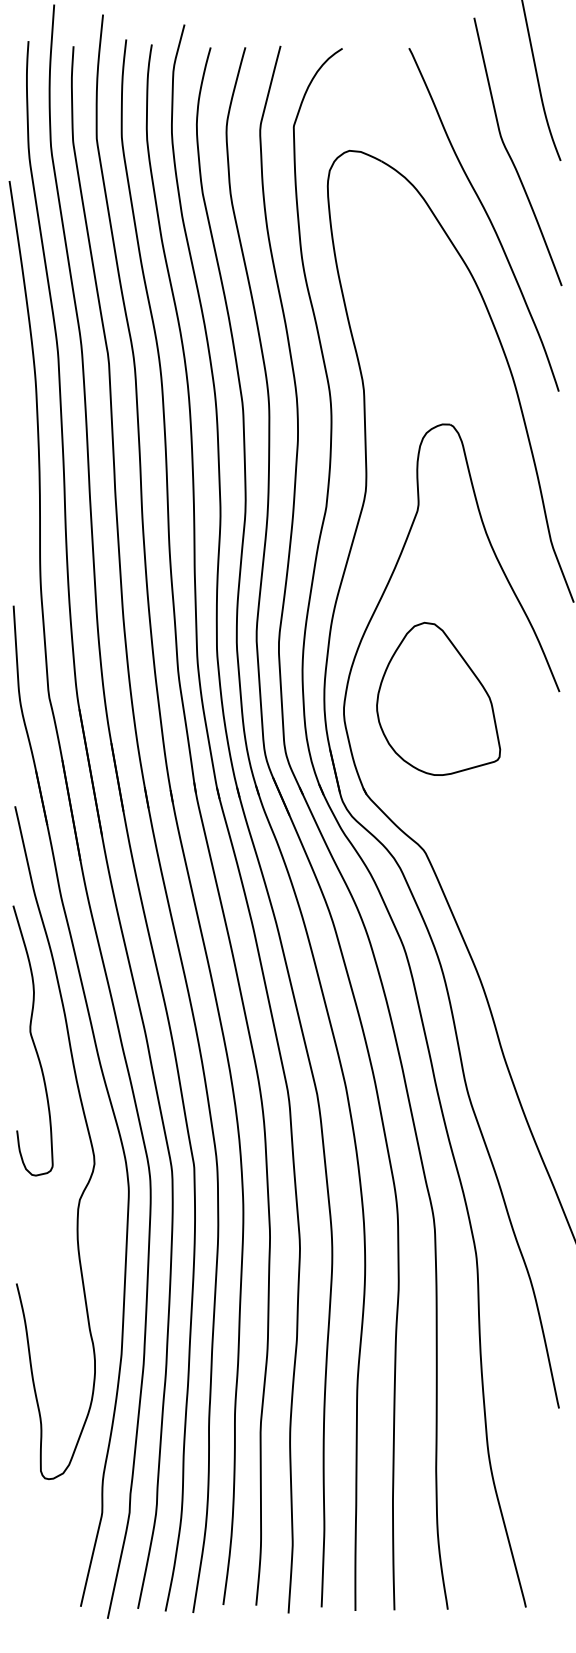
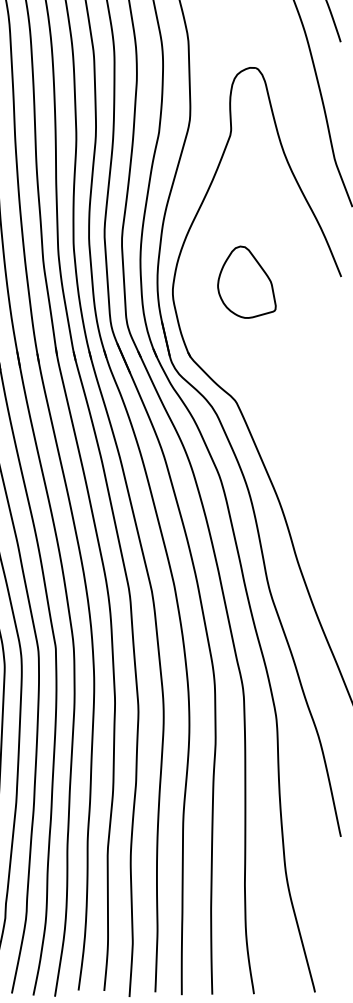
part: (438, 698) -> (246, 282), size x0.6

